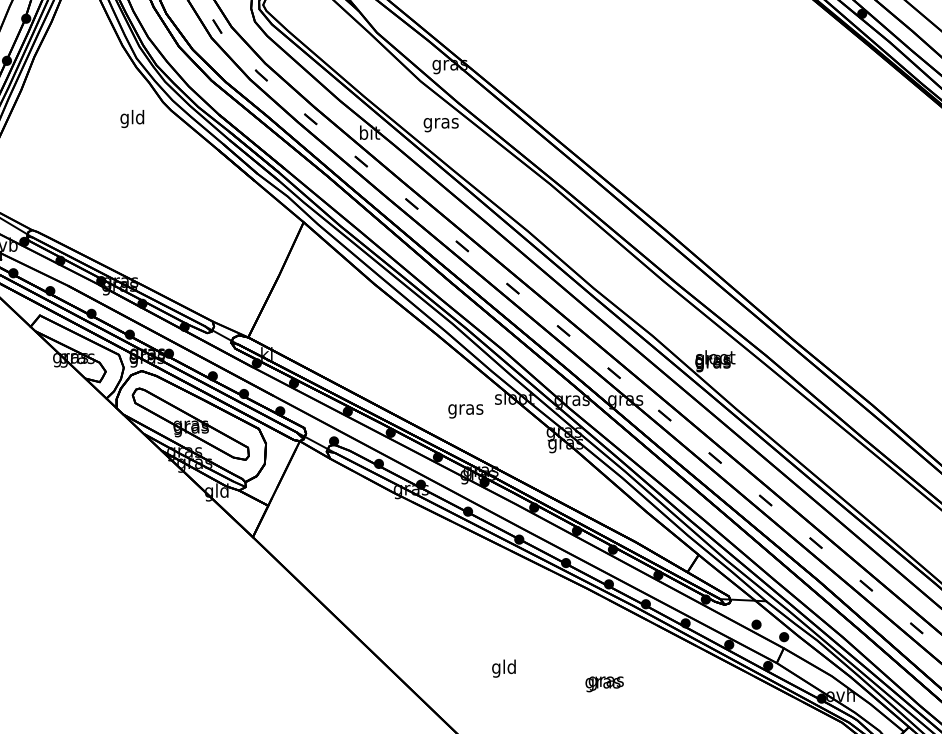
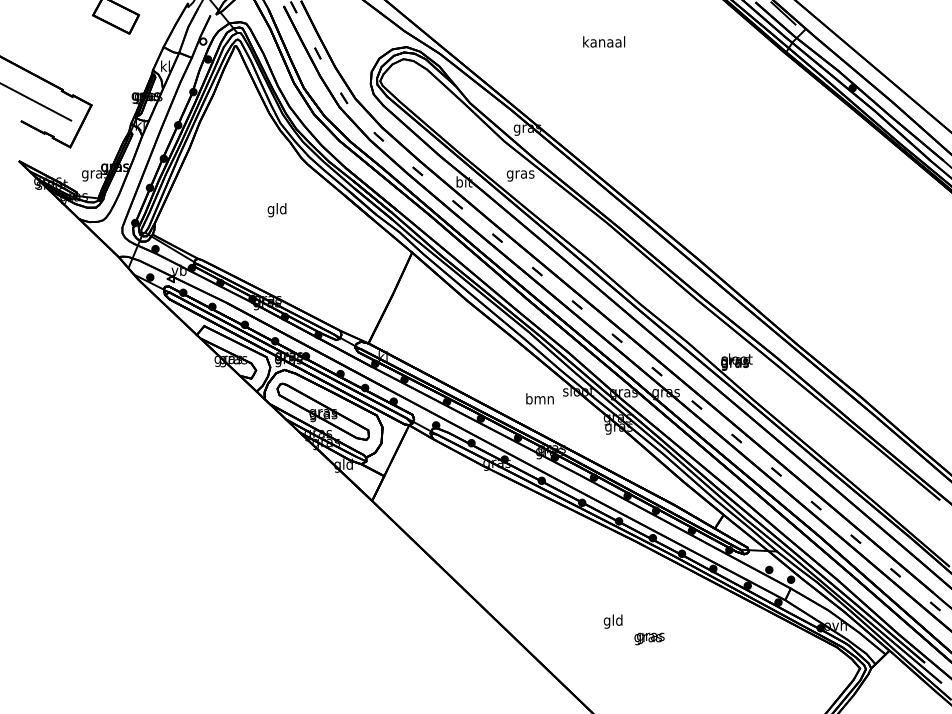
text: (131, 119) -> (276, 210), moved
text: (465, 409) -> (539, 400), gras -> bmn
text: (503, 668) -> (612, 621), moved
text: (604, 683) -> (649, 638), moved

